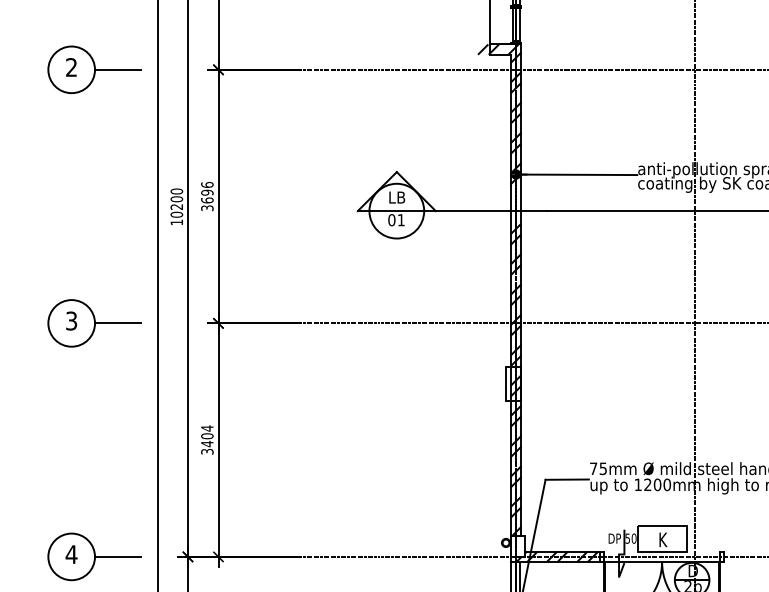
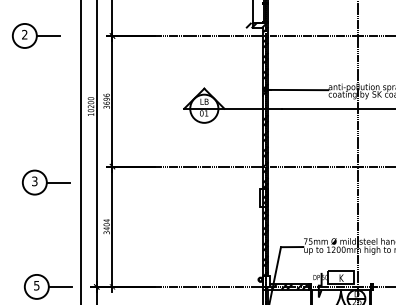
part: (94, 68) -> (36, 35), moved
part: (92, 323) -> (45, 182), moved
text: (71, 554) -> (36, 285), 4 -> 5

